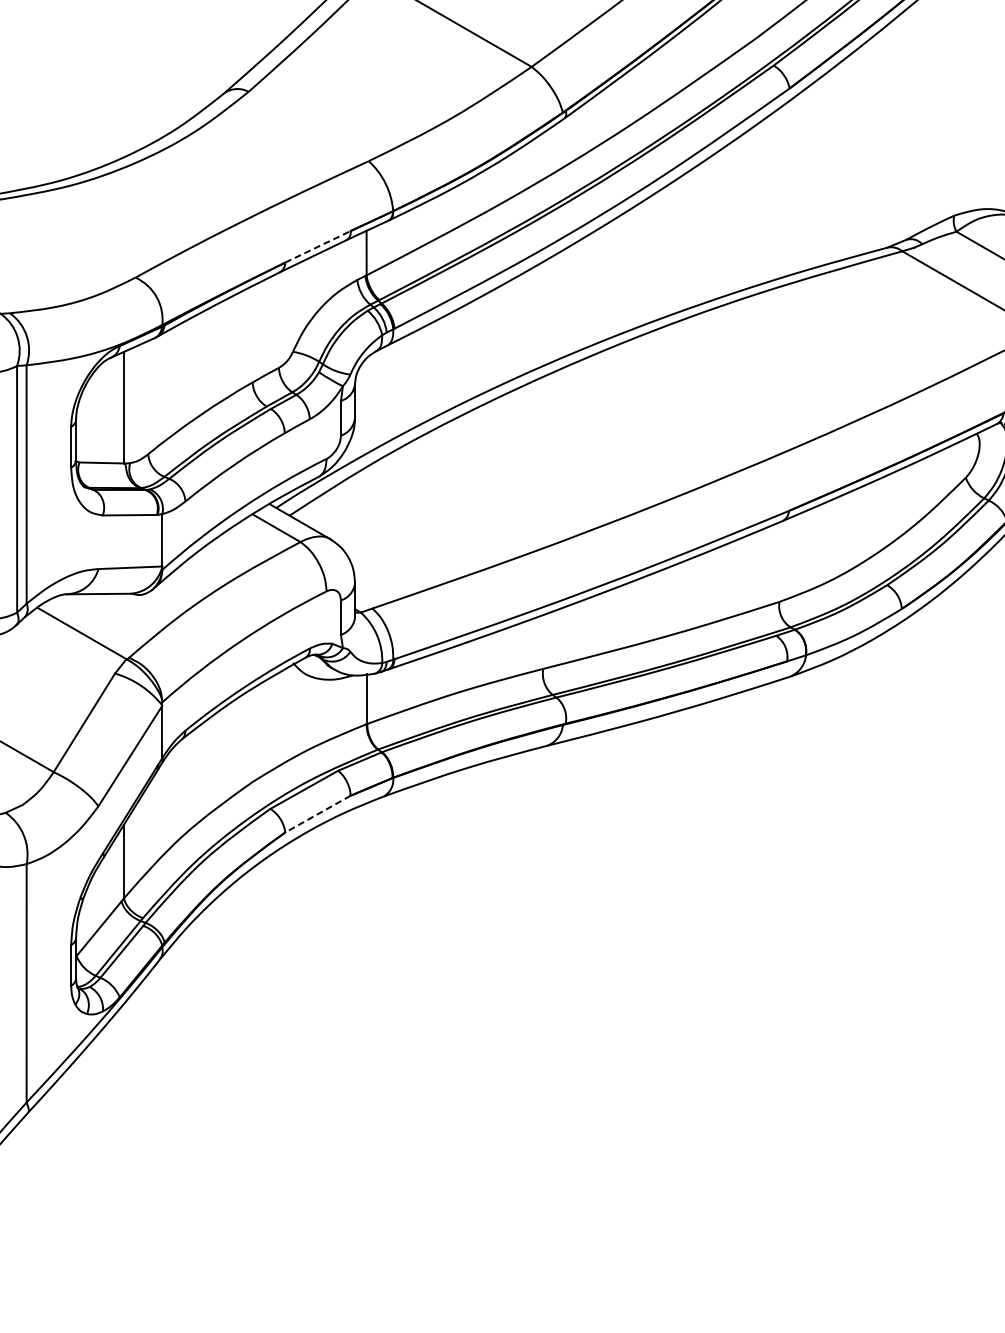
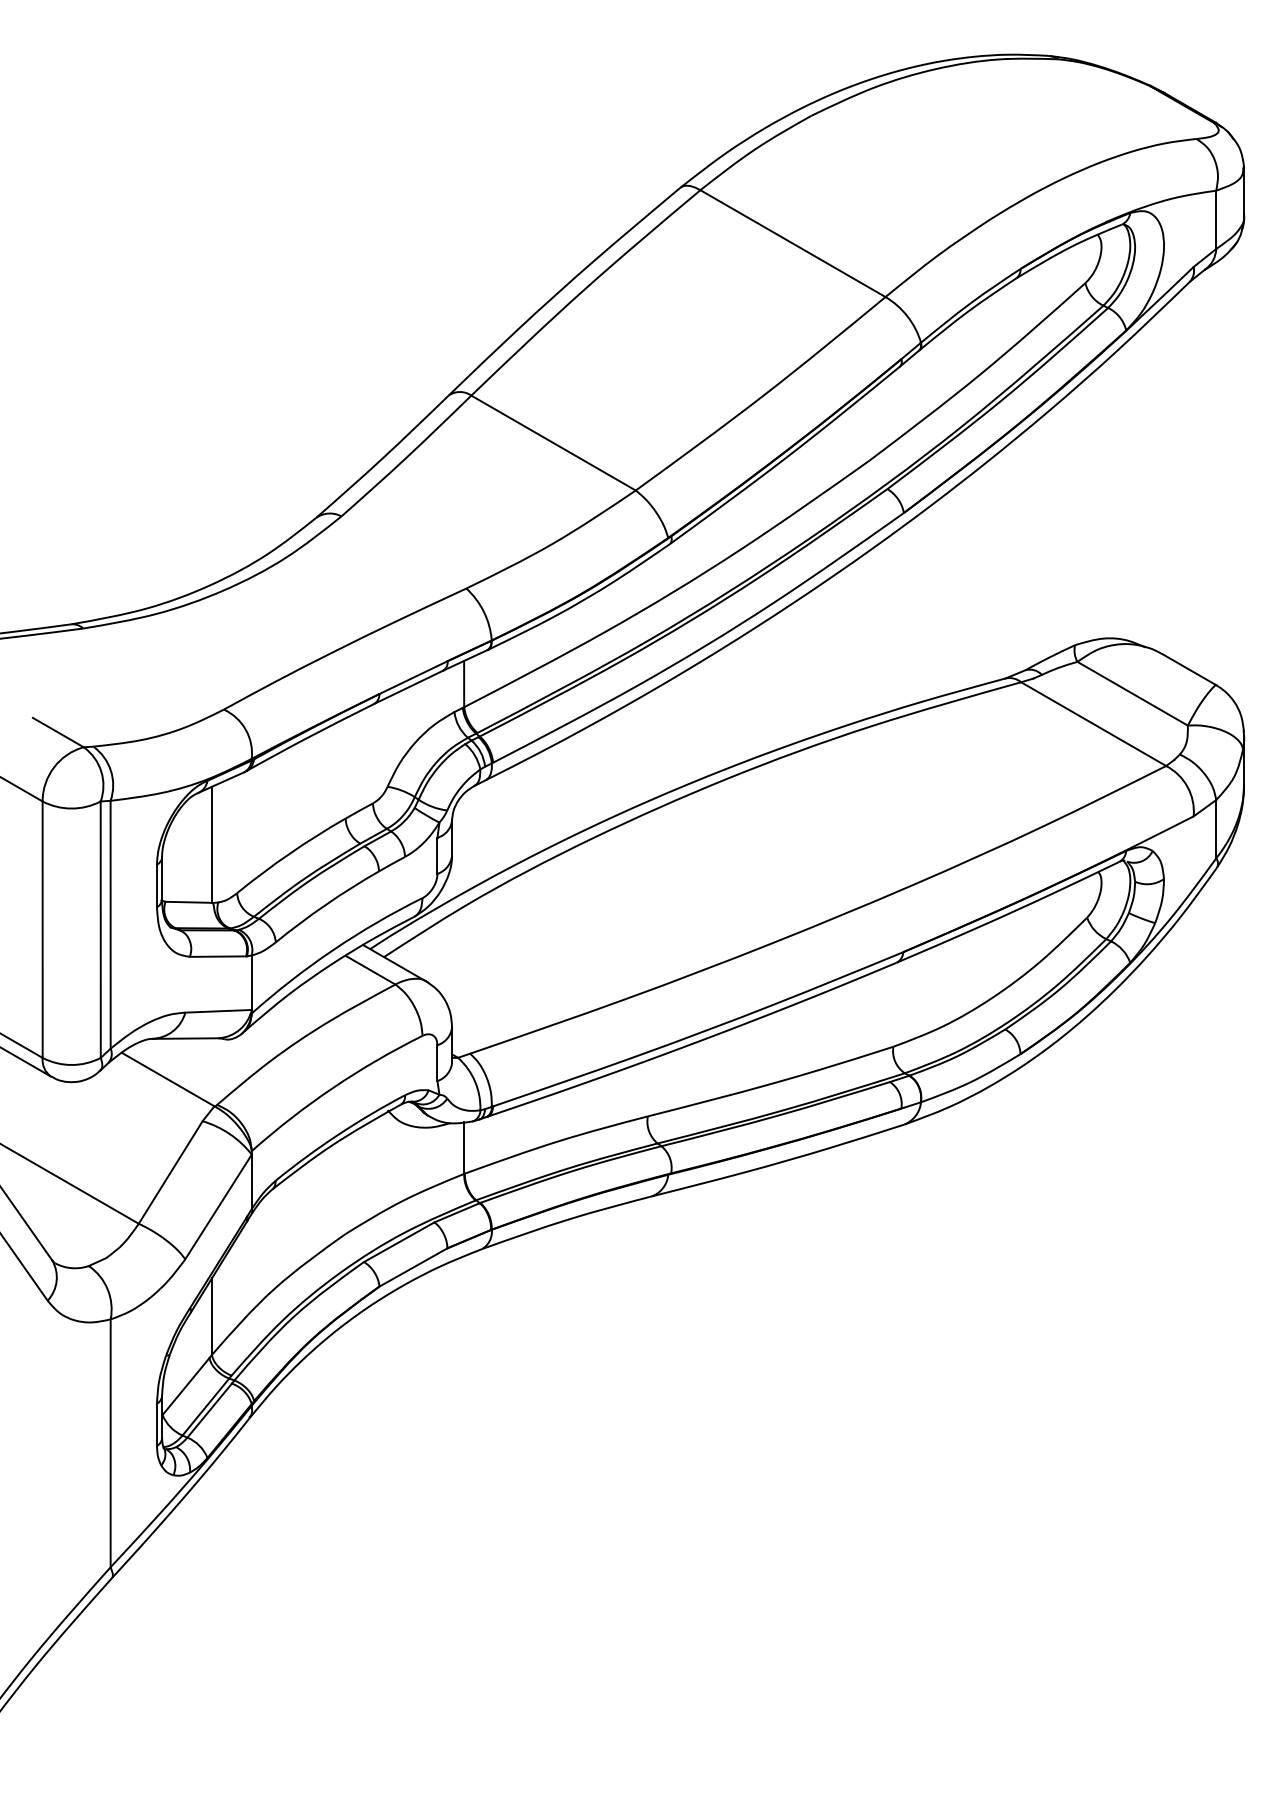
line: (317, 246) -> (413, 677), dashed -> solid
line: (317, 814) -> (413, 1267), dashed -> solid

